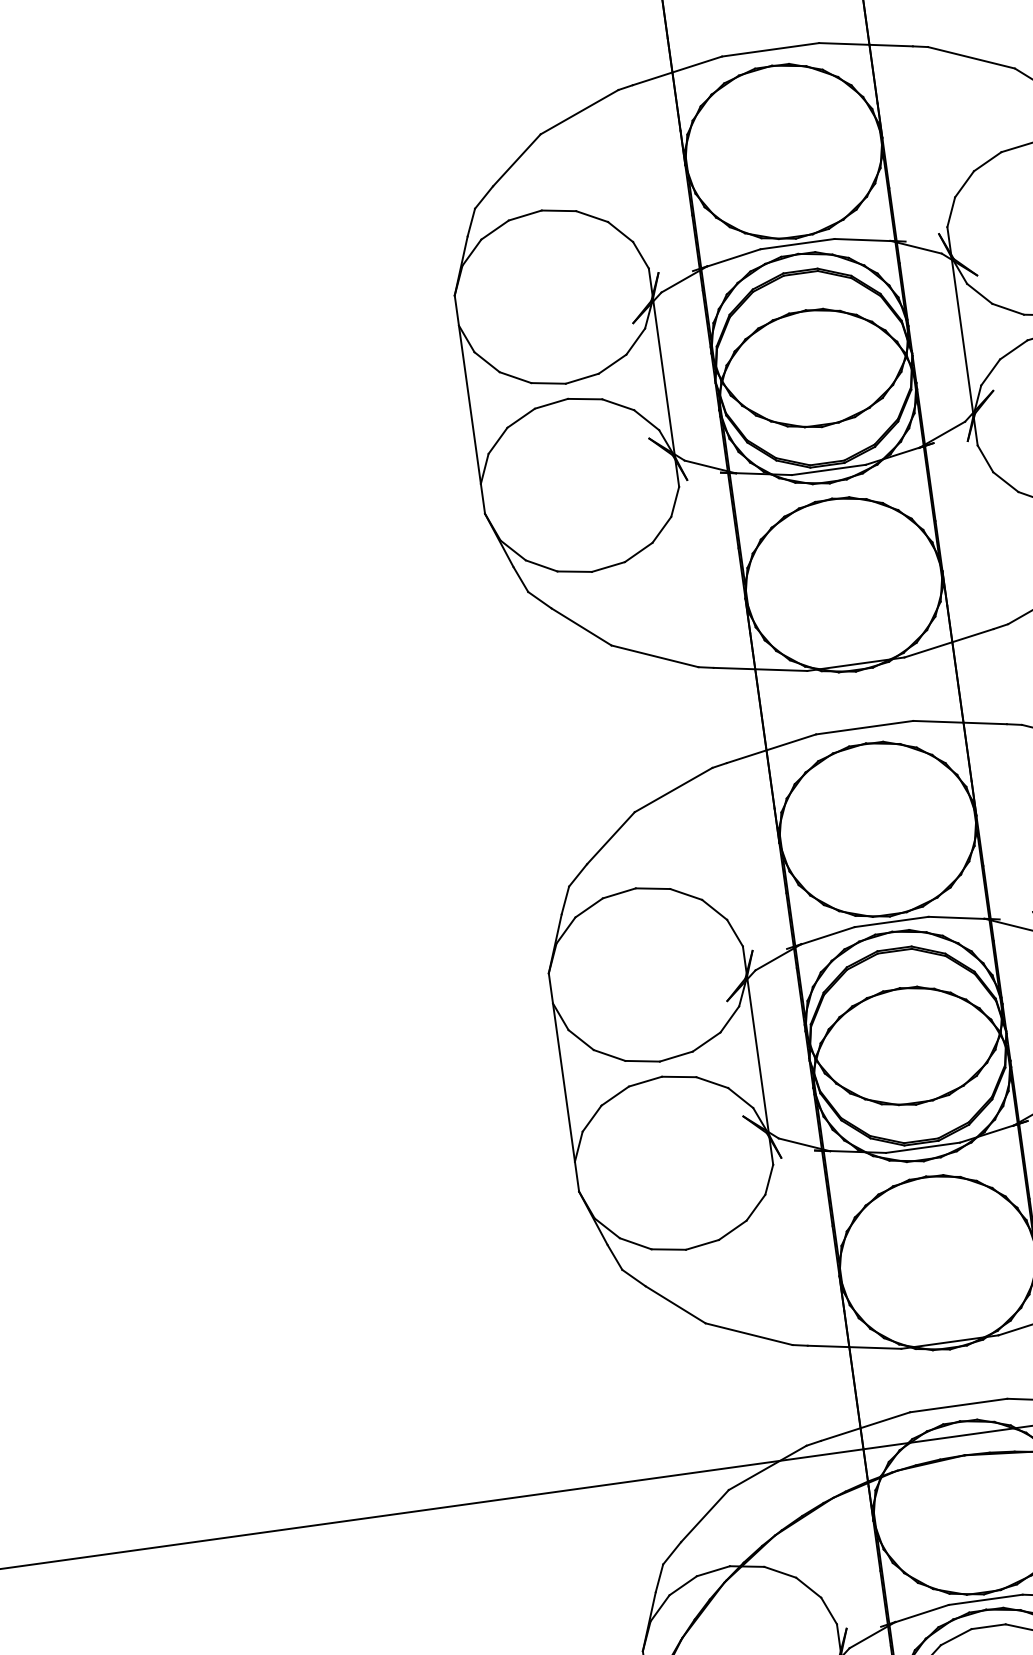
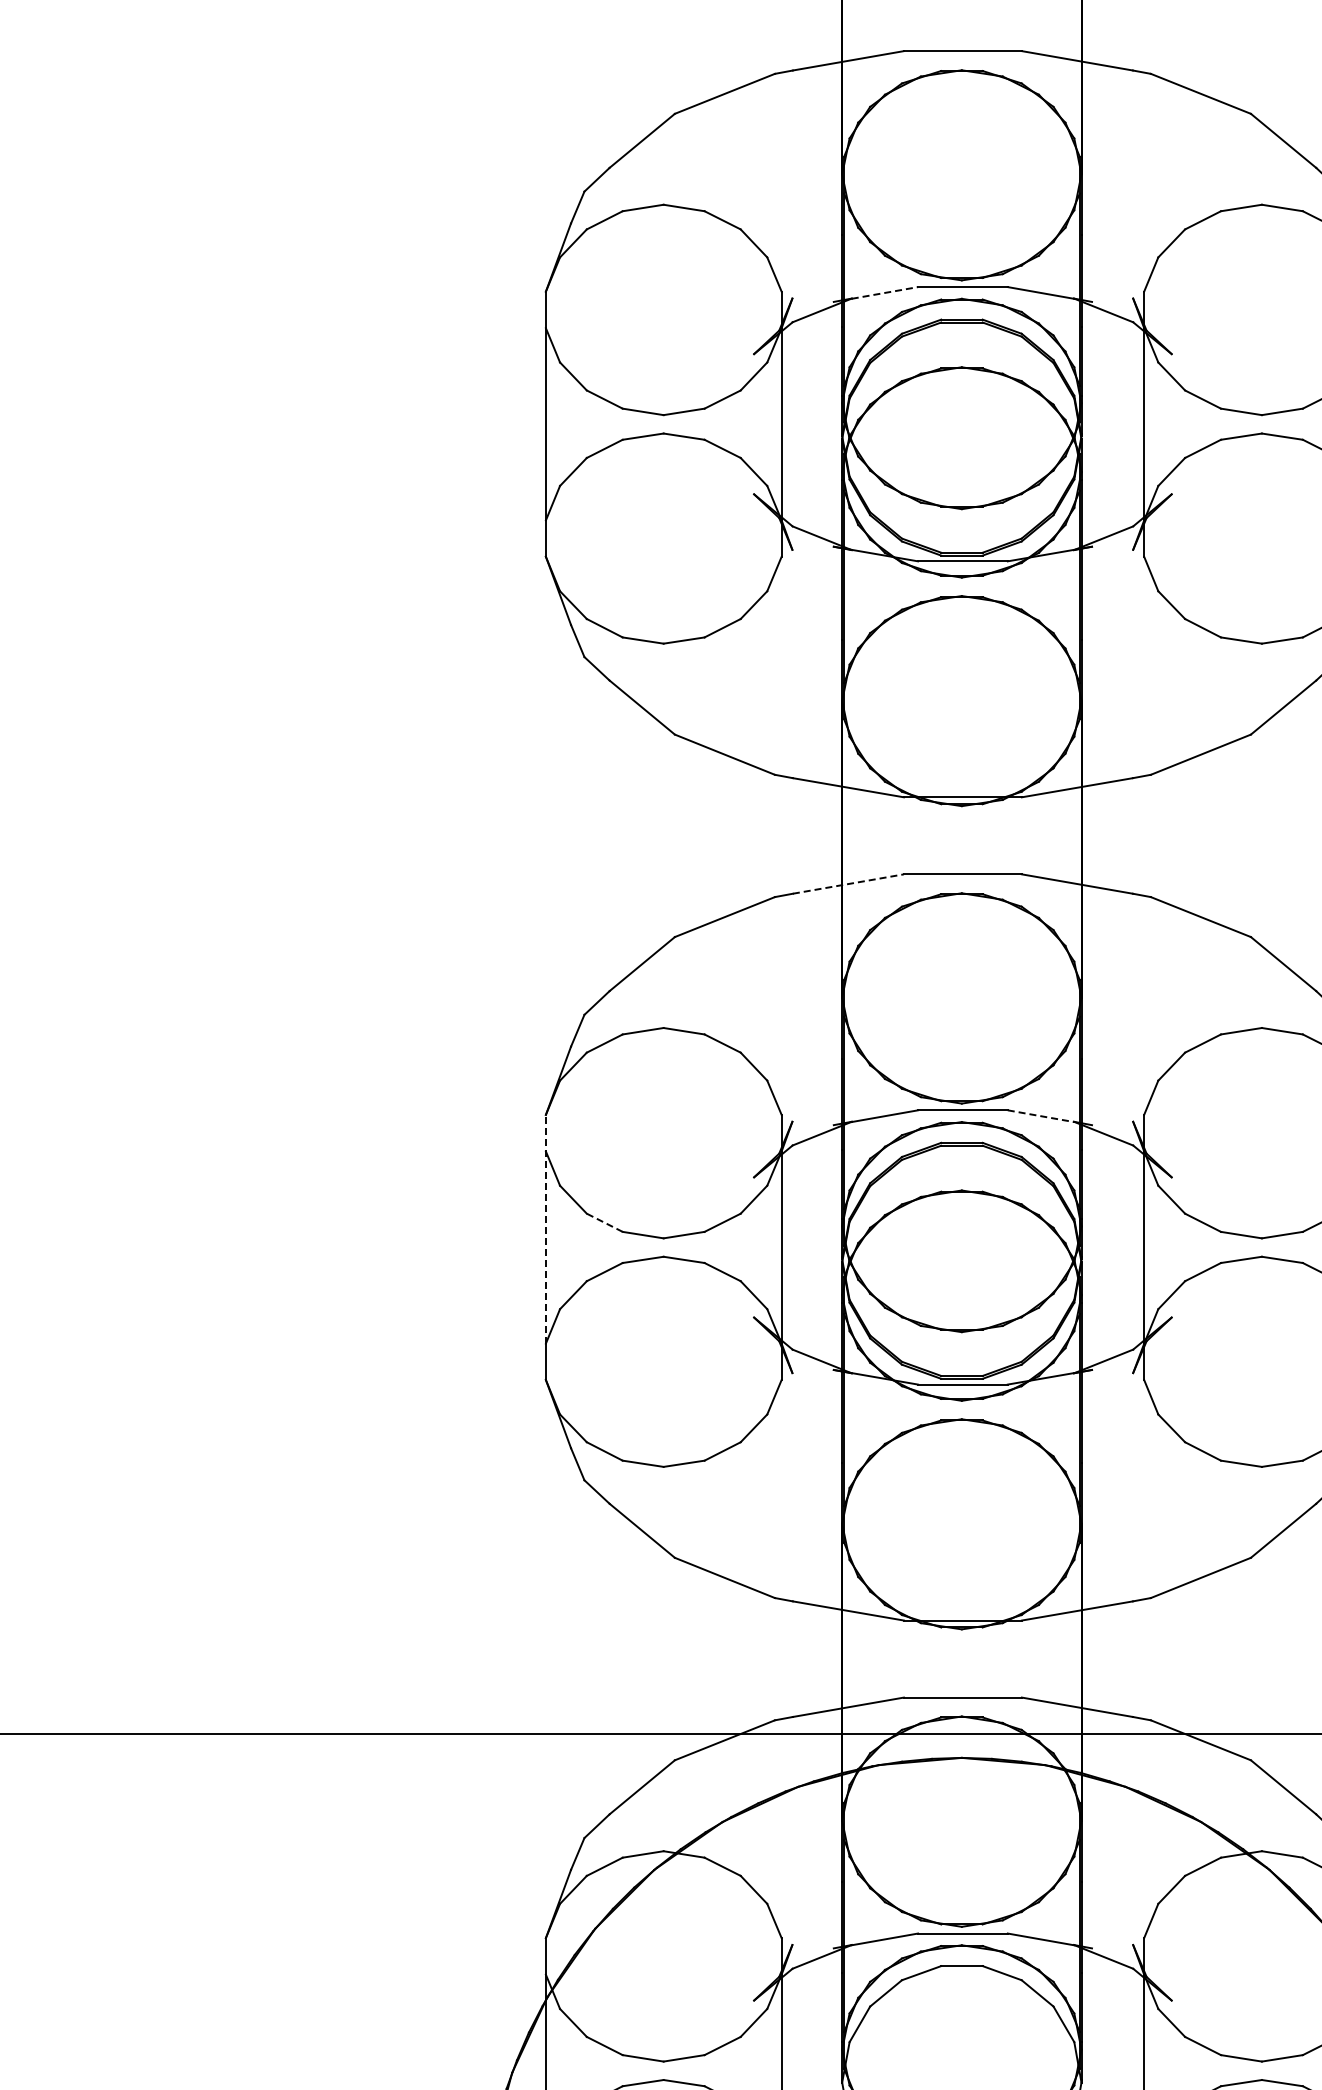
line: (733, 257) -> (884, 292), solid -> dashed
line: (771, 748) -> (848, 883), solid -> dashed
line: (956, 918) -> (1040, 1116), solid -> dashed
line: (609, 1055) -> (604, 1222), solid -> dashed
line: (561, 1066) -> (545, 1228), solid -> dashed

